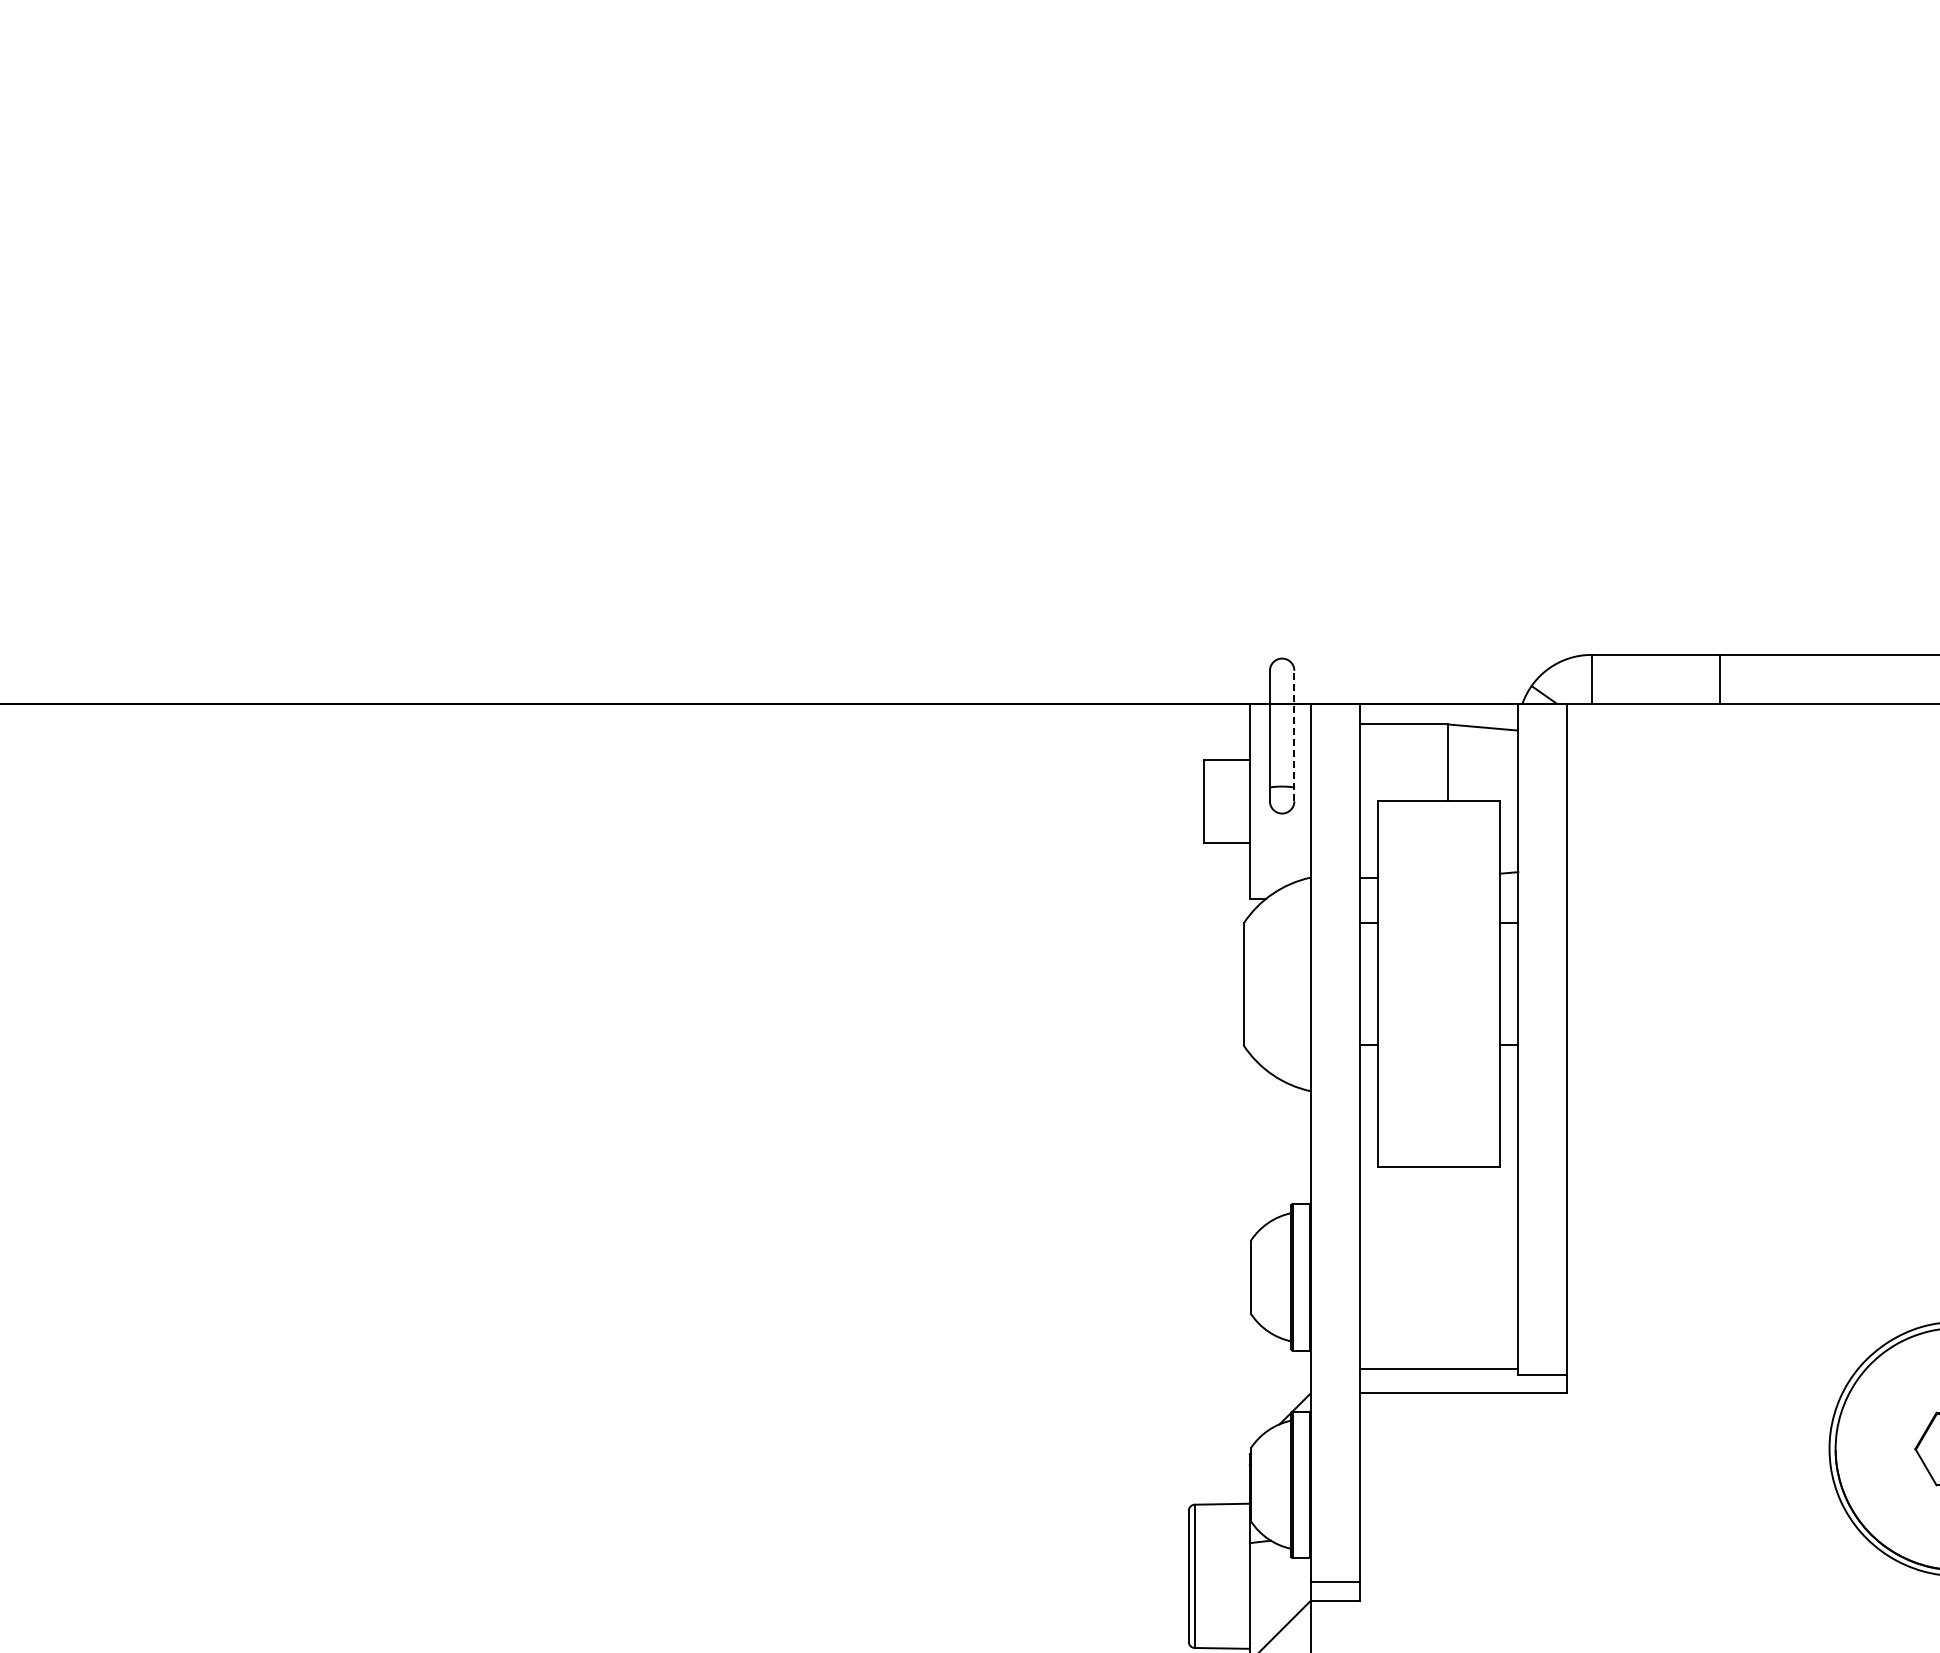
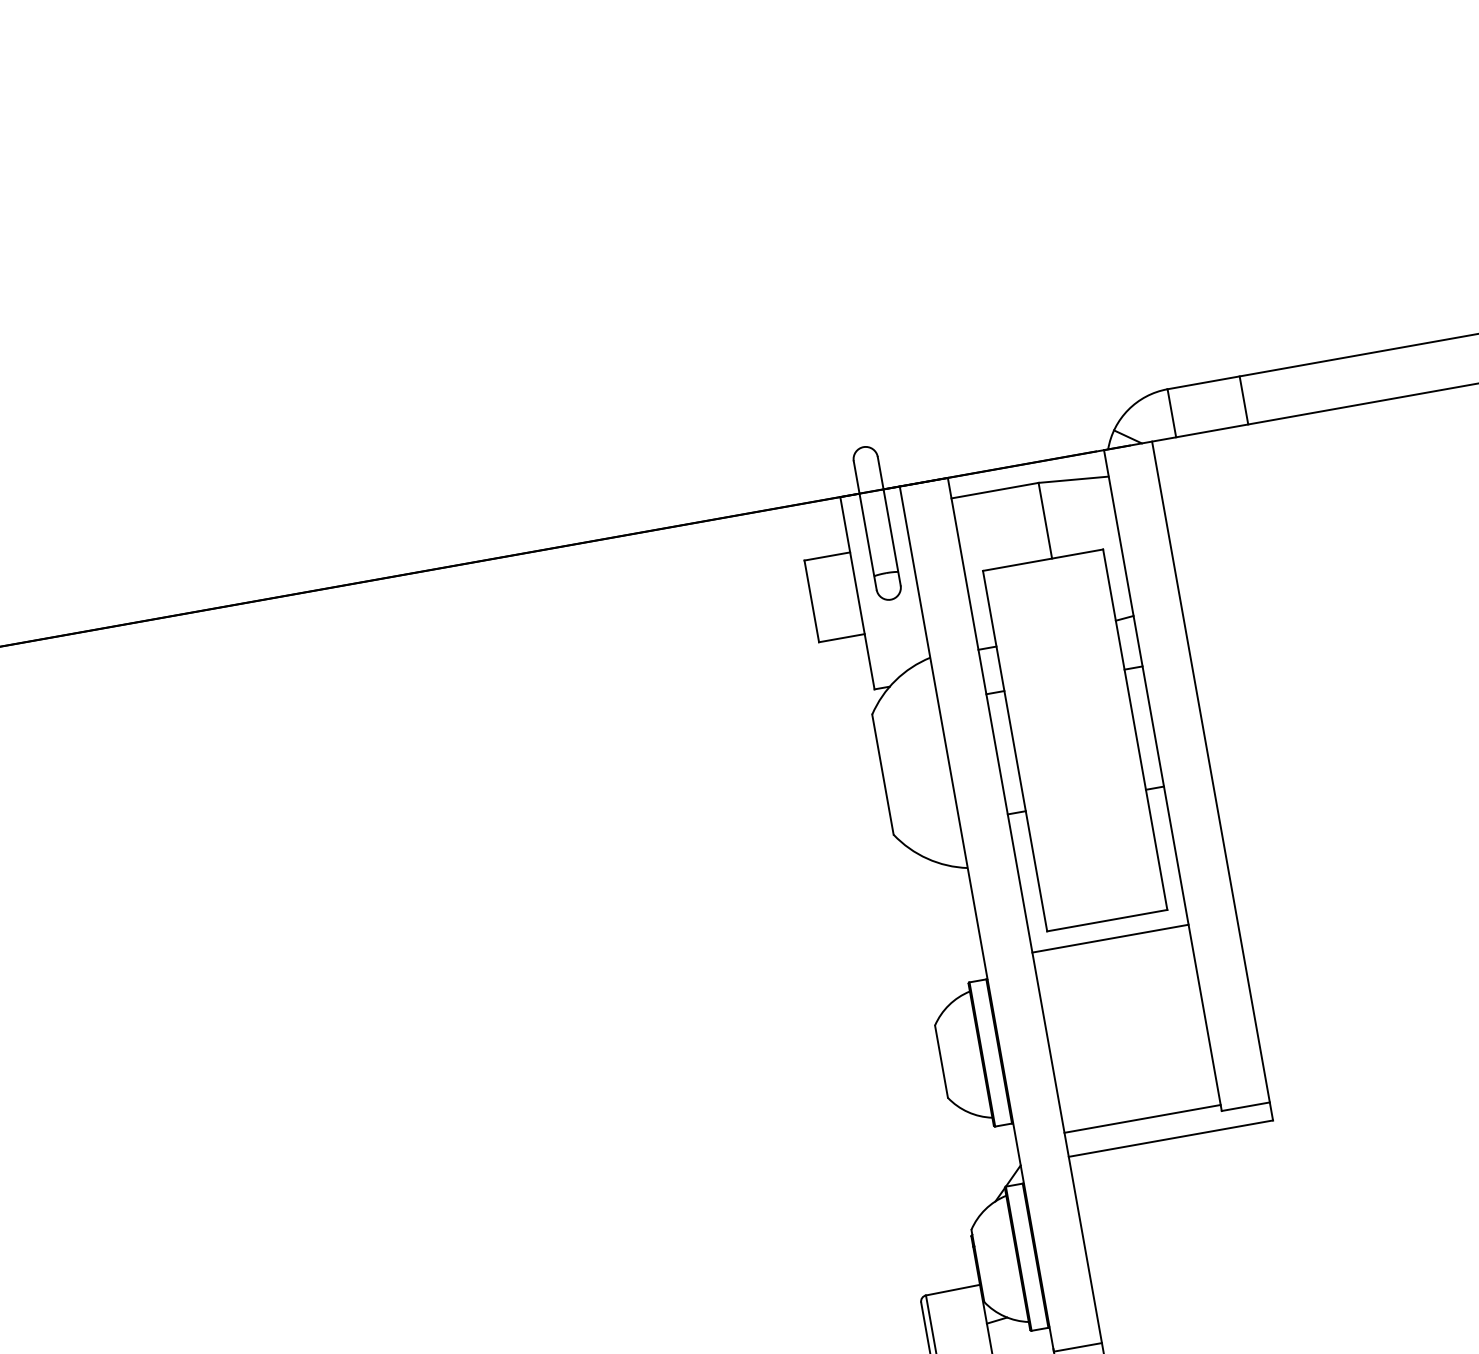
line: (1719, 678) -> (1243, 399), moved
line: (1294, 735) -> (889, 520), dashed -> solid
line: (1438, 1185) -> (1109, 938), added

